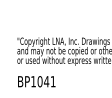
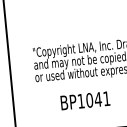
text: (36, 81) -> (84, 100), moved

